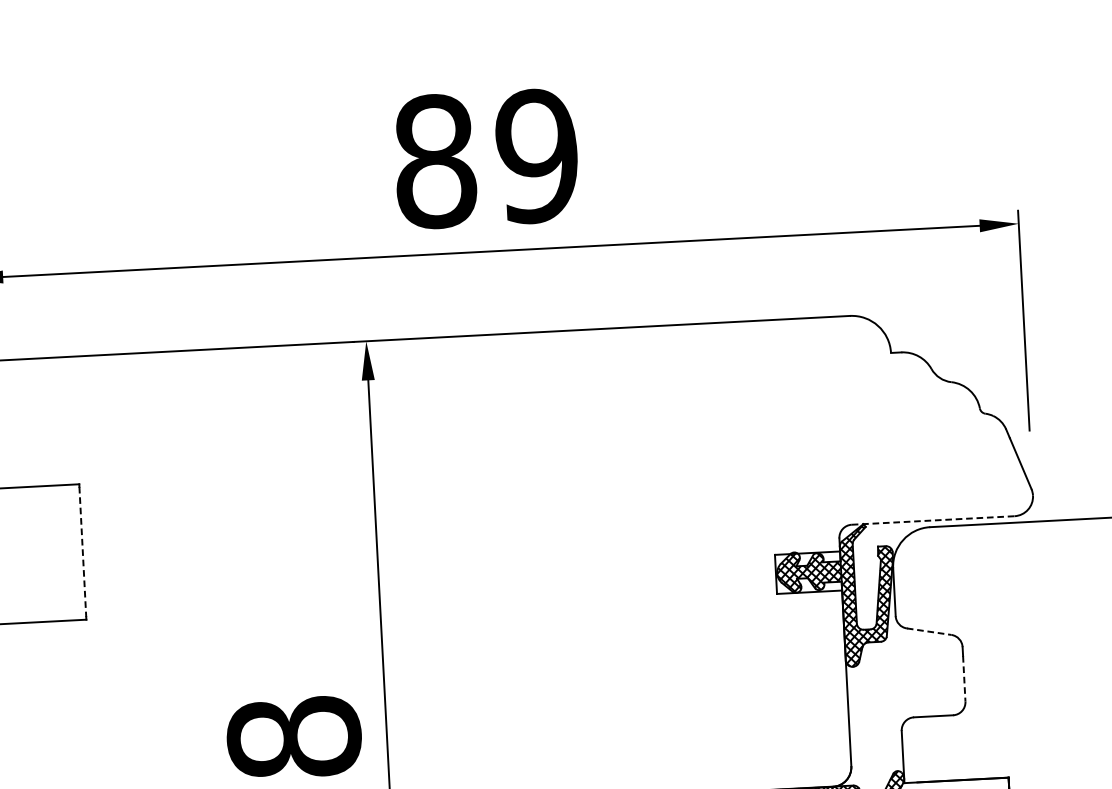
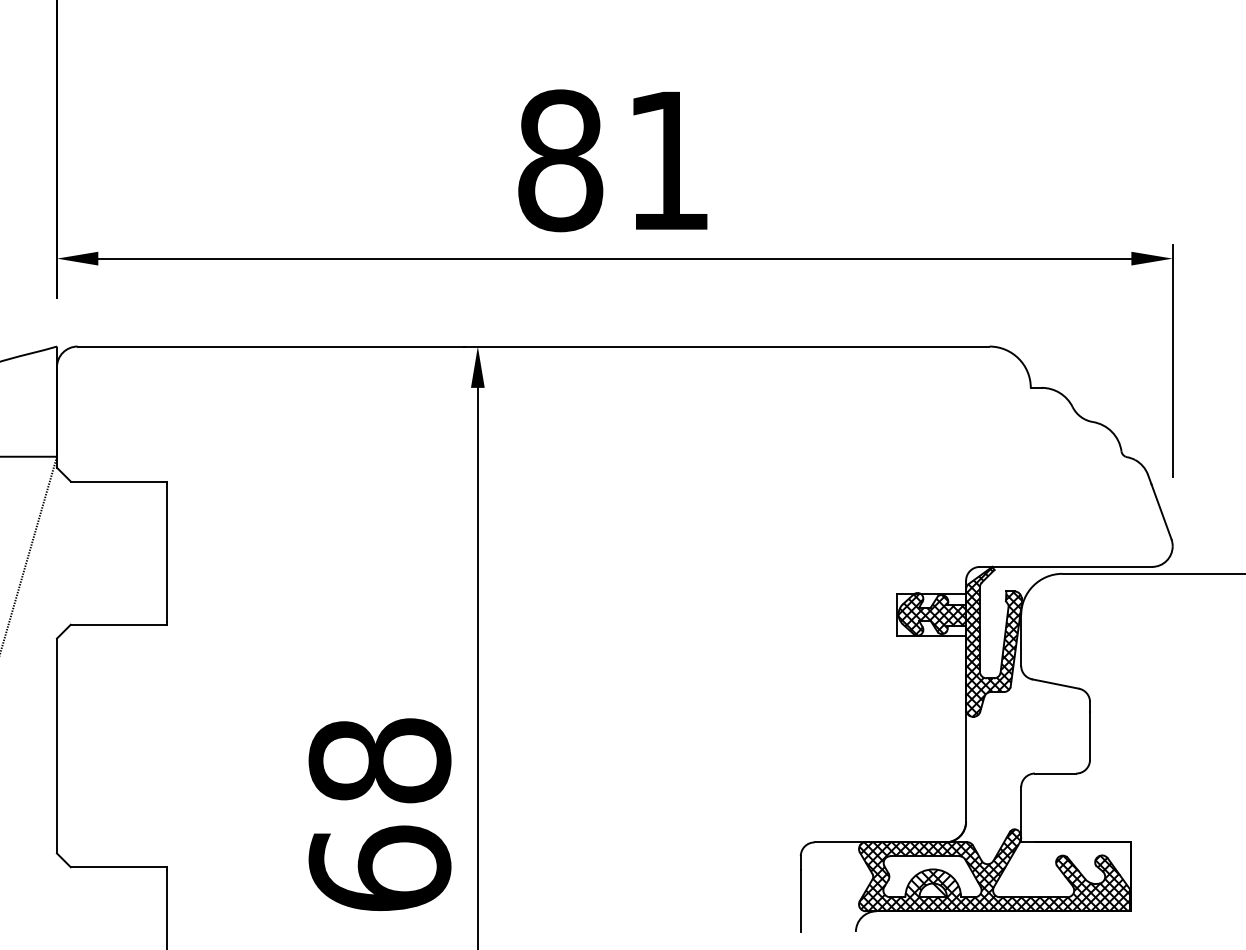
text: (536, 156) -> (667, 160), 89 -> 81
line: (933, 520) -> (1066, 566), dashed -> solid
line: (83, 552) -> (167, 553), dashed -> solid
line: (929, 632) -> (1055, 684), dashed -> solid
line: (964, 679) -> (1090, 736), dashed -> solid

